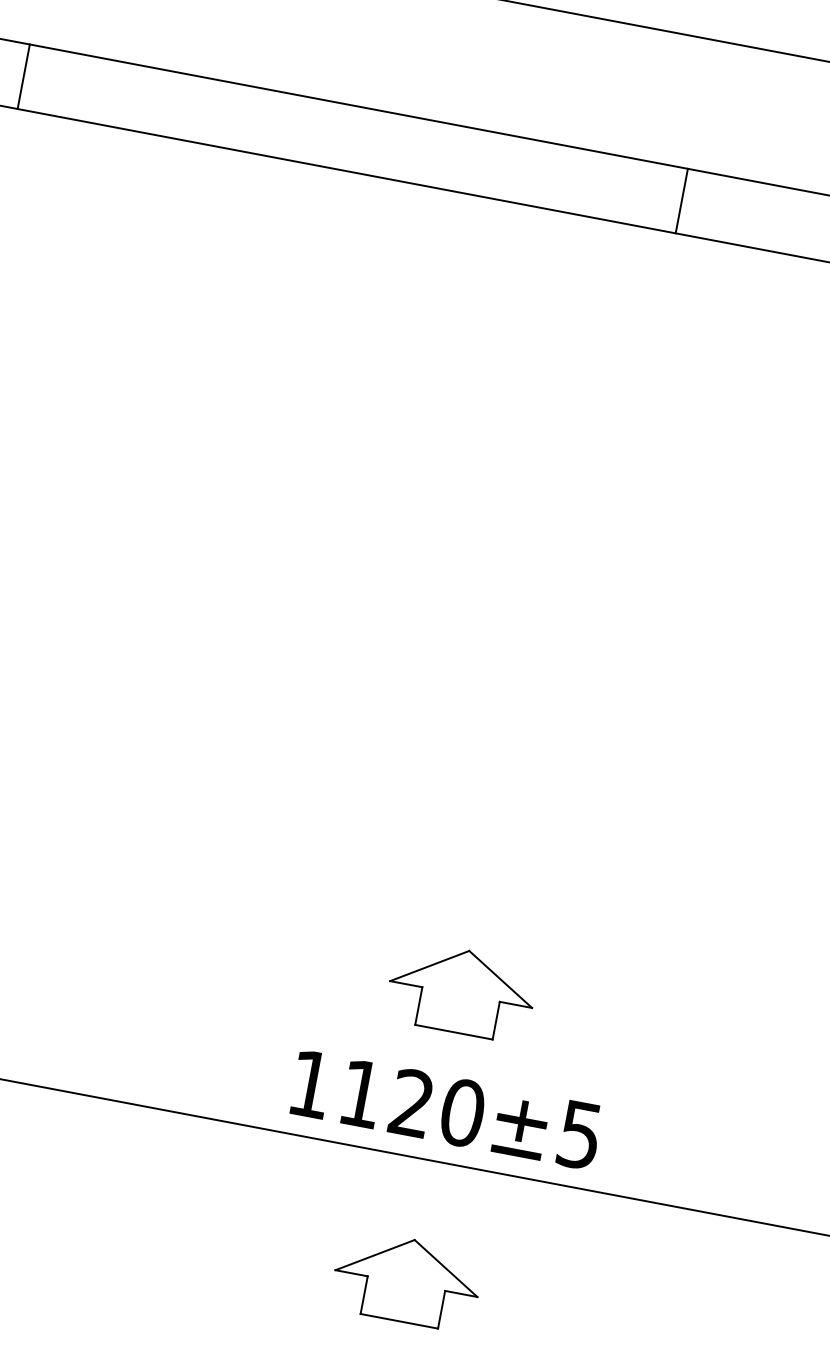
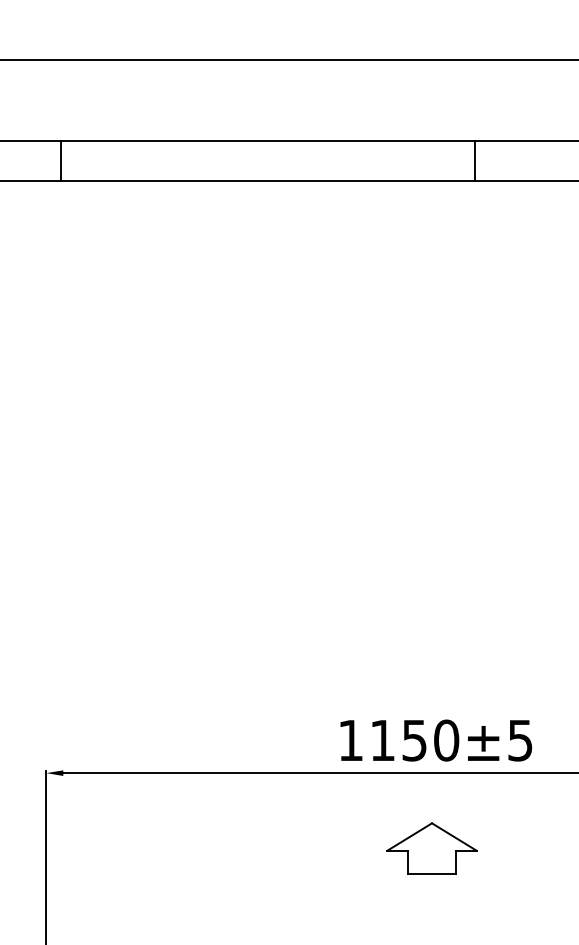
part: (460, 990) -> (431, 666), removed
text: (411, 1103) -> (414, 740), 1120±5 -> 1150±5

